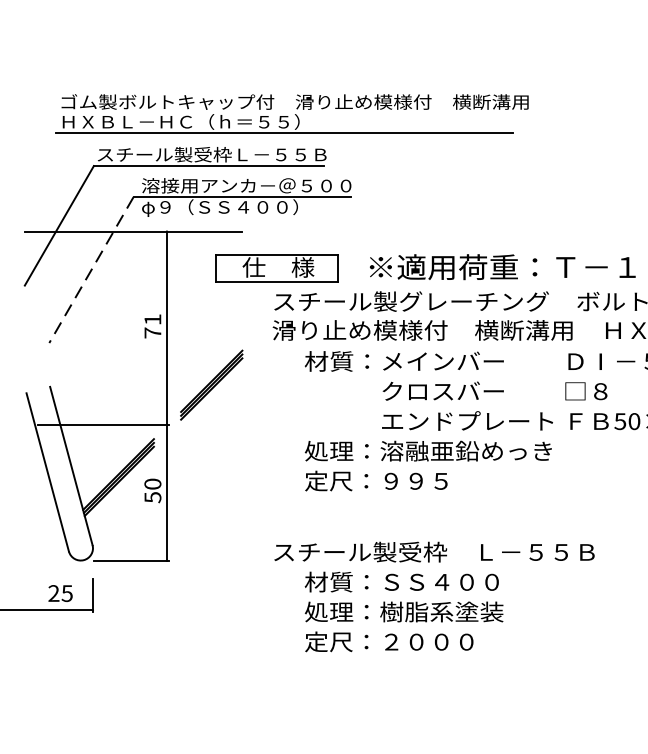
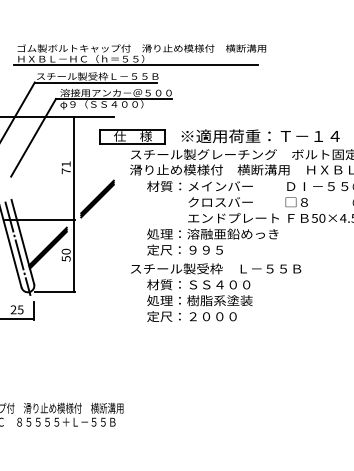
line: (91, 269) -> (33, 137), dashed -> solid
line: (61, 478) -> (17, 248), added
text: (435, 596) -> (216, 292), moved

